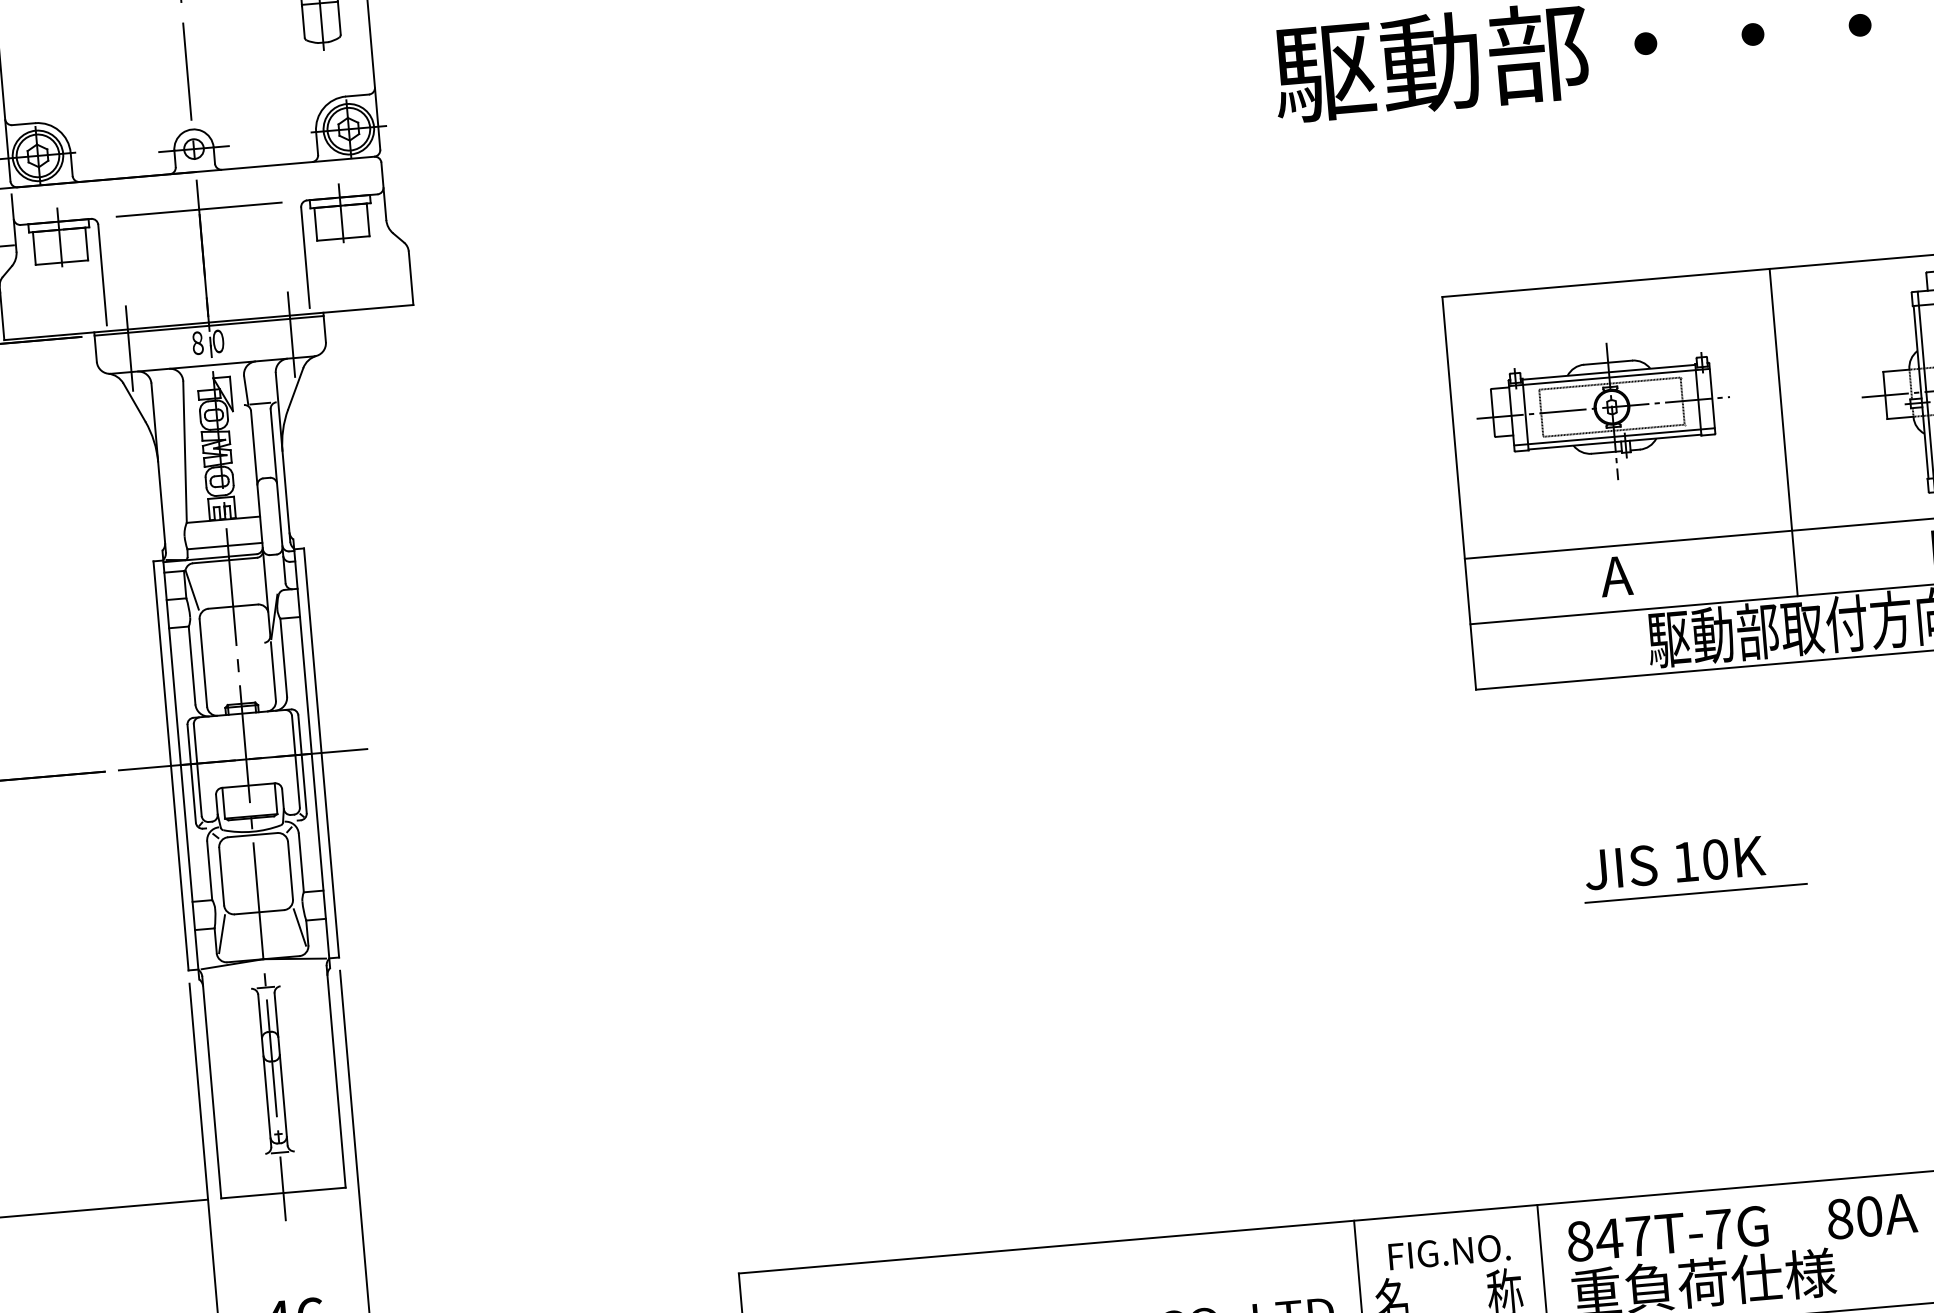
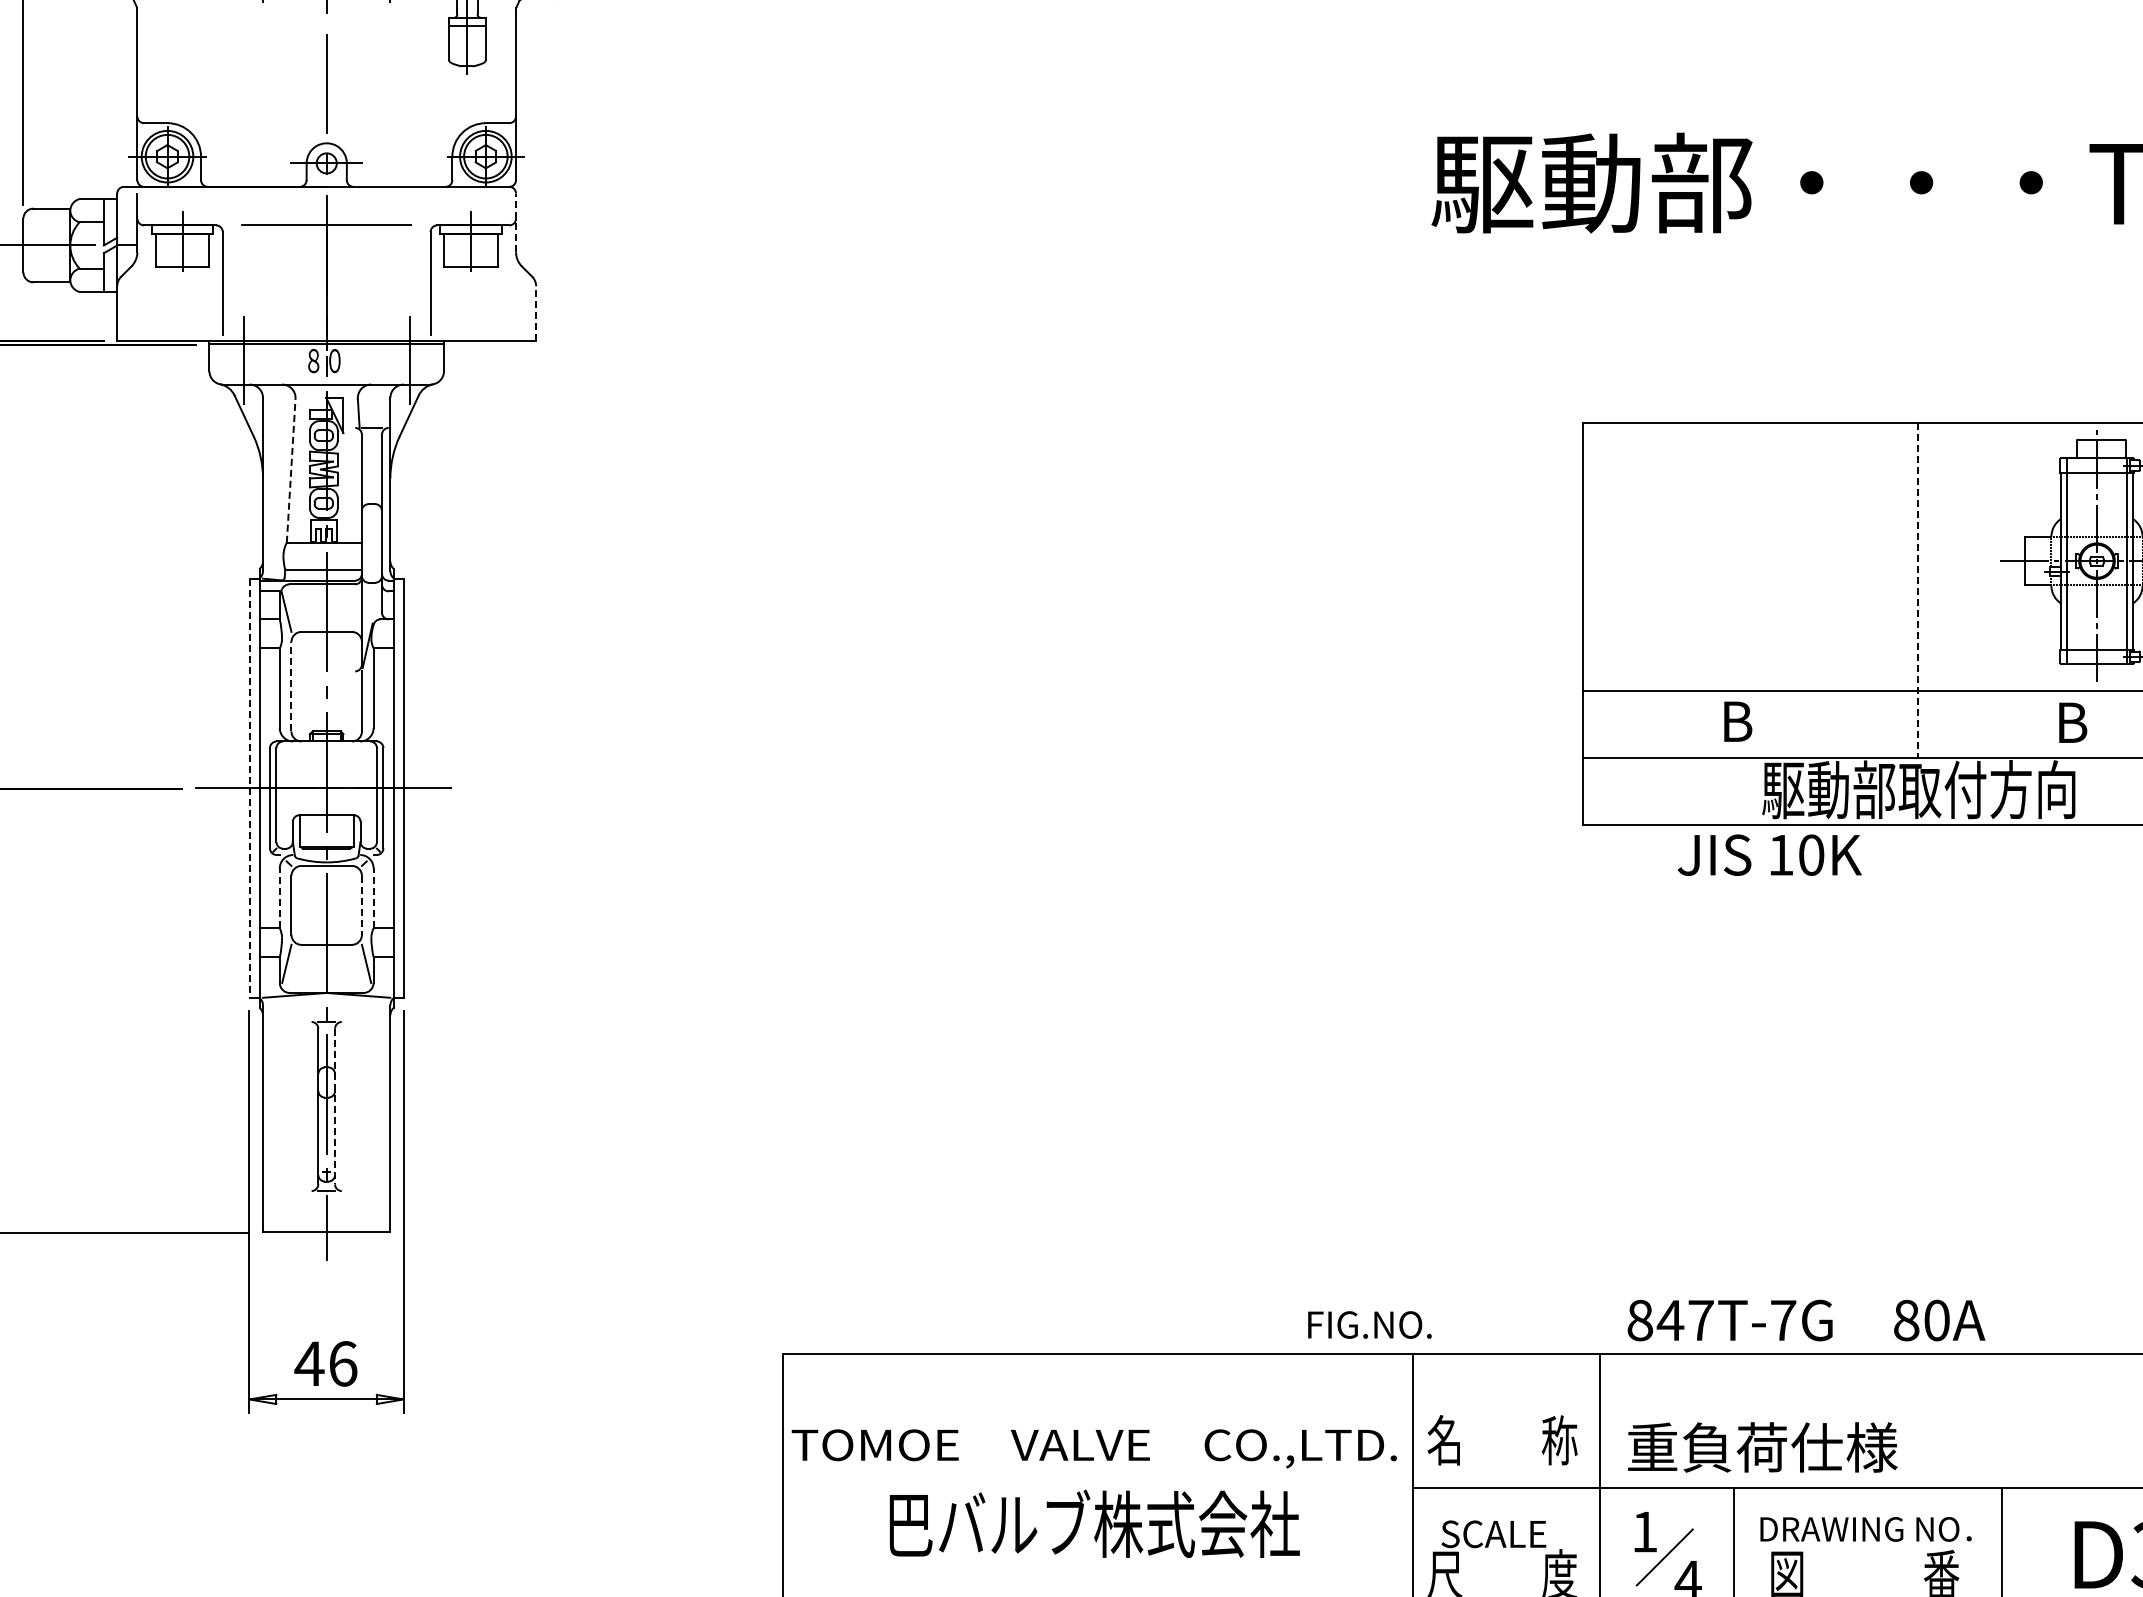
line: (384, 190) -> (516, 222), solid -> dashed
line: (411, 278) -> (536, 313), solid -> dashed
part: (1603, 412) -> (1736, 553), removed
line: (1784, 432) -> (1918, 590), solid -> dashed
line: (185, 451) -> (291, 470), solid -> dashed
text: (1616, 576) -> (1735, 721), A -> B
line: (203, 662) -> (291, 686), solid -> dashed
line: (170, 766) -> (249, 788), solid -> dashed
line: (301, 862) -> (373, 897), solid -> dashed
text: (1674, 862) -> (1769, 854), moved
line: (209, 869) -> (279, 897), solid -> dashed
line: (290, 870) -> (361, 905), solid -> dashed
line: (1695, 893) -> (1788, 1050), removed
line: (281, 1069) -> (335, 1106), solid -> dashed
text: (1742, 1227) -> (1806, 1320), moved
text: (1449, 1251) -> (1369, 1324), moved

